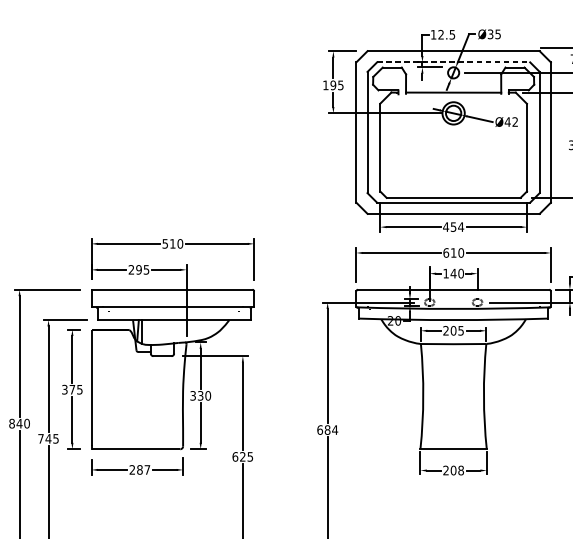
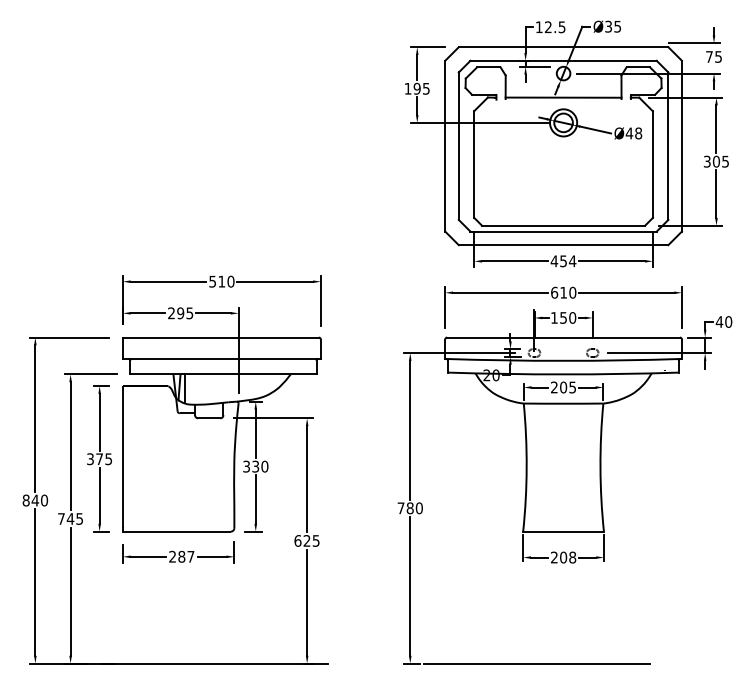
line: (454, 62) -> (564, 60), dashed -> solid
text: (515, 122) -> (638, 133), Ø42 -> Ø48
text: (453, 273) -> (563, 317), 140 -> 150
text: (327, 430) -> (410, 508), 684 -> 780

